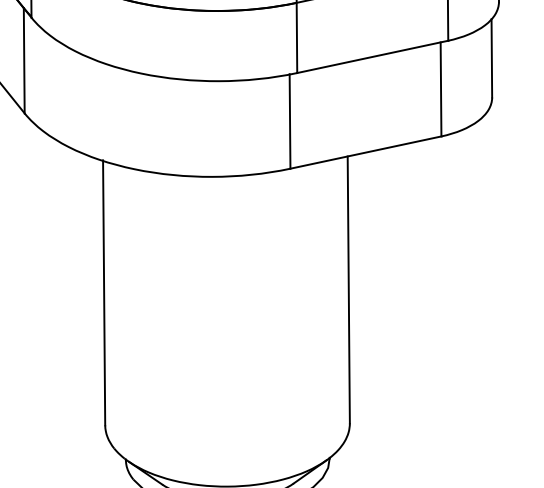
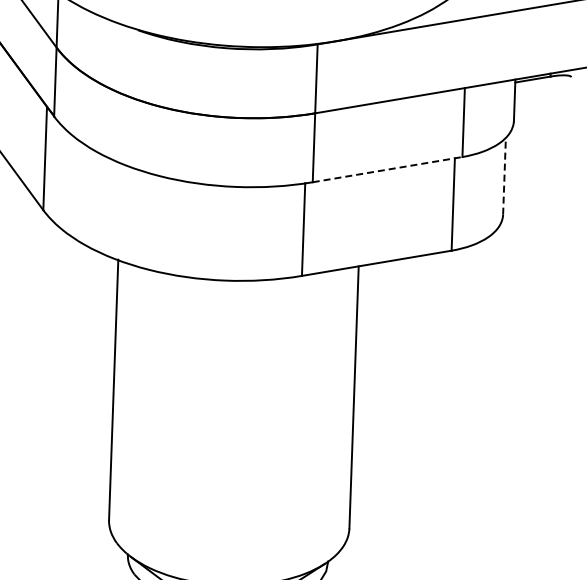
line: (372, 56) -> (387, 169), solid -> dashed
line: (491, 58) -> (504, 176), solid -> dashed

